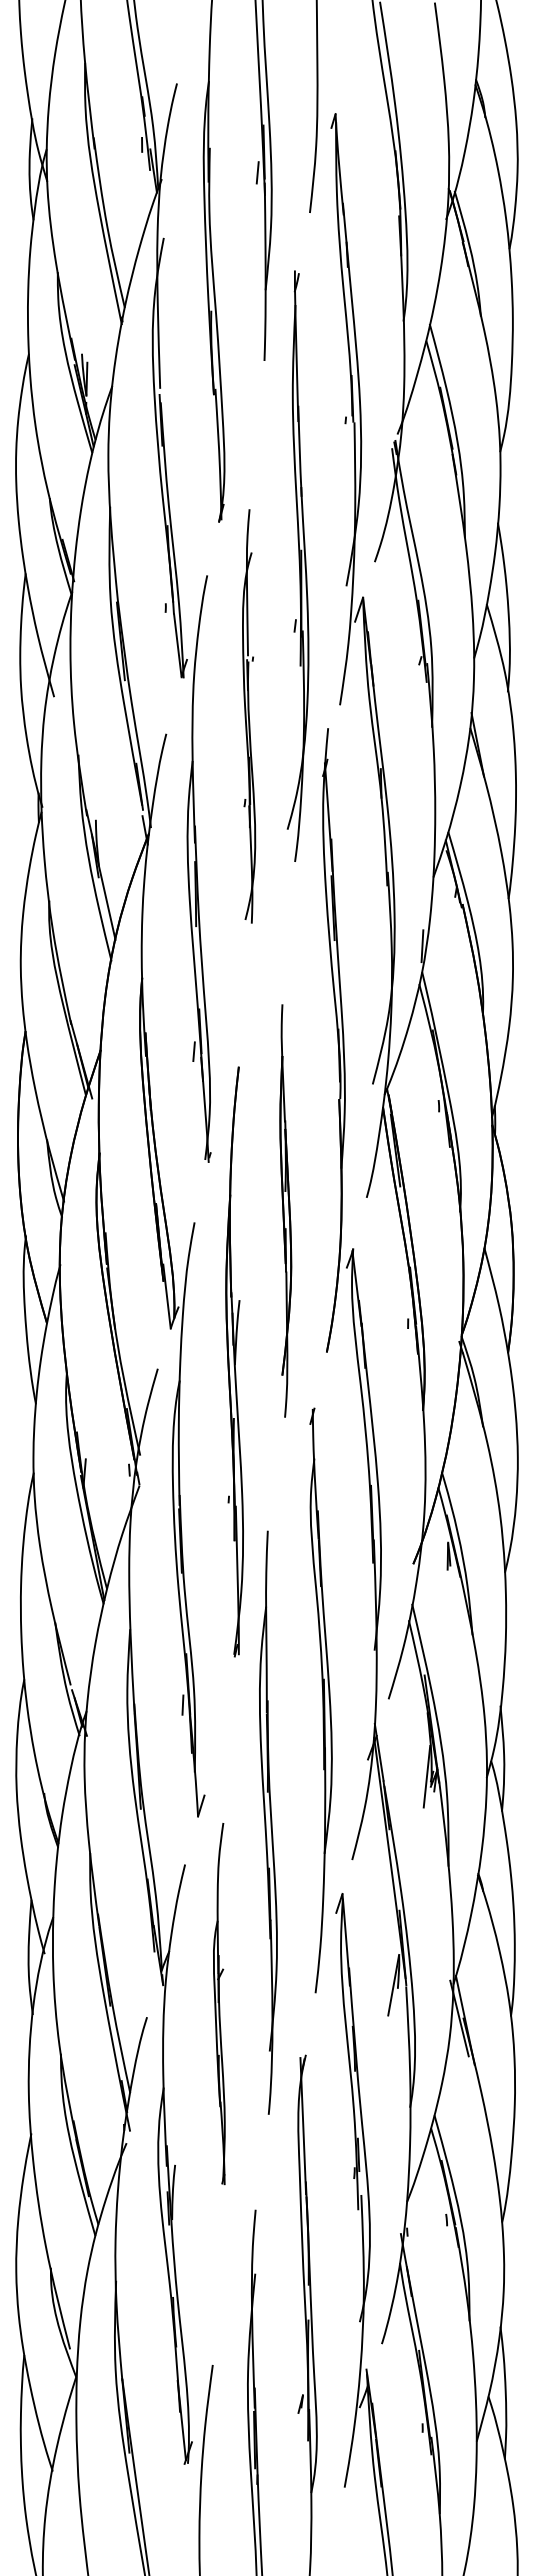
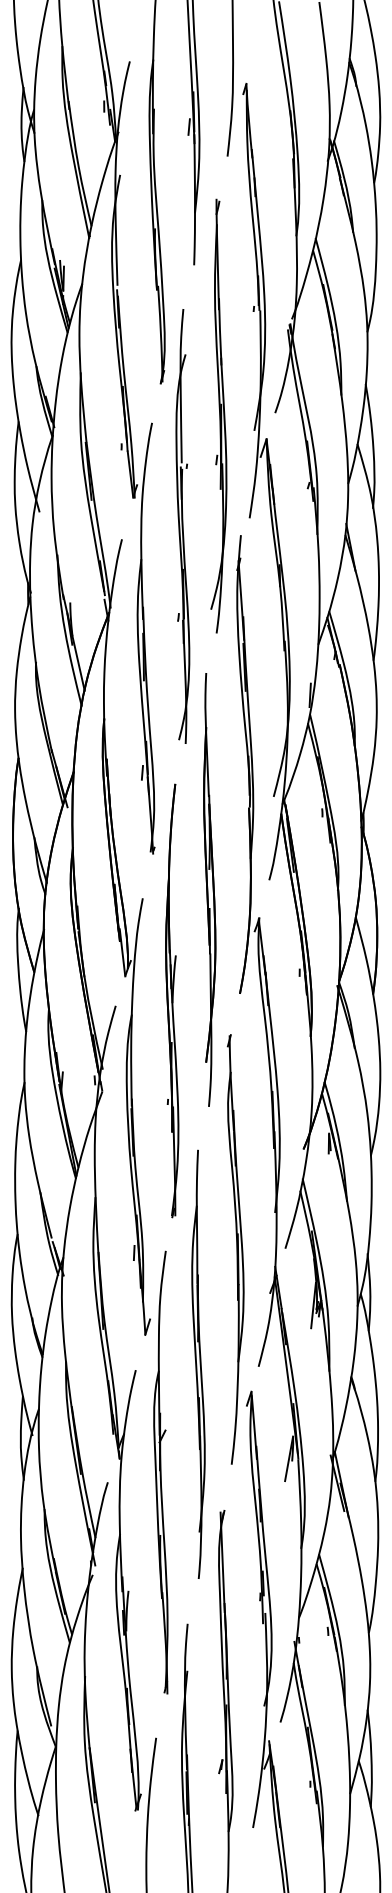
part: (248, 716) -> (182, 526), size x1.43
part: (285, 1210) -> (209, 889), size x1.43
part: (268, 1822) -> (198, 1364), moved
part: (219, 2003) -> (161, 1472), size x1.67

